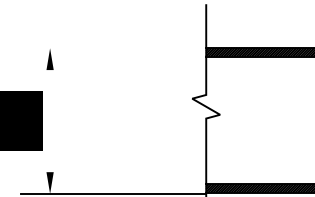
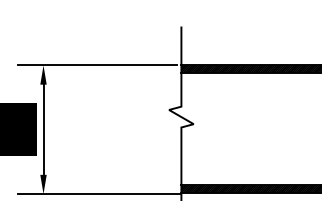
line: (111, 48) -> (97, 65), added
line: (50, 120) -> (43, 129), added

